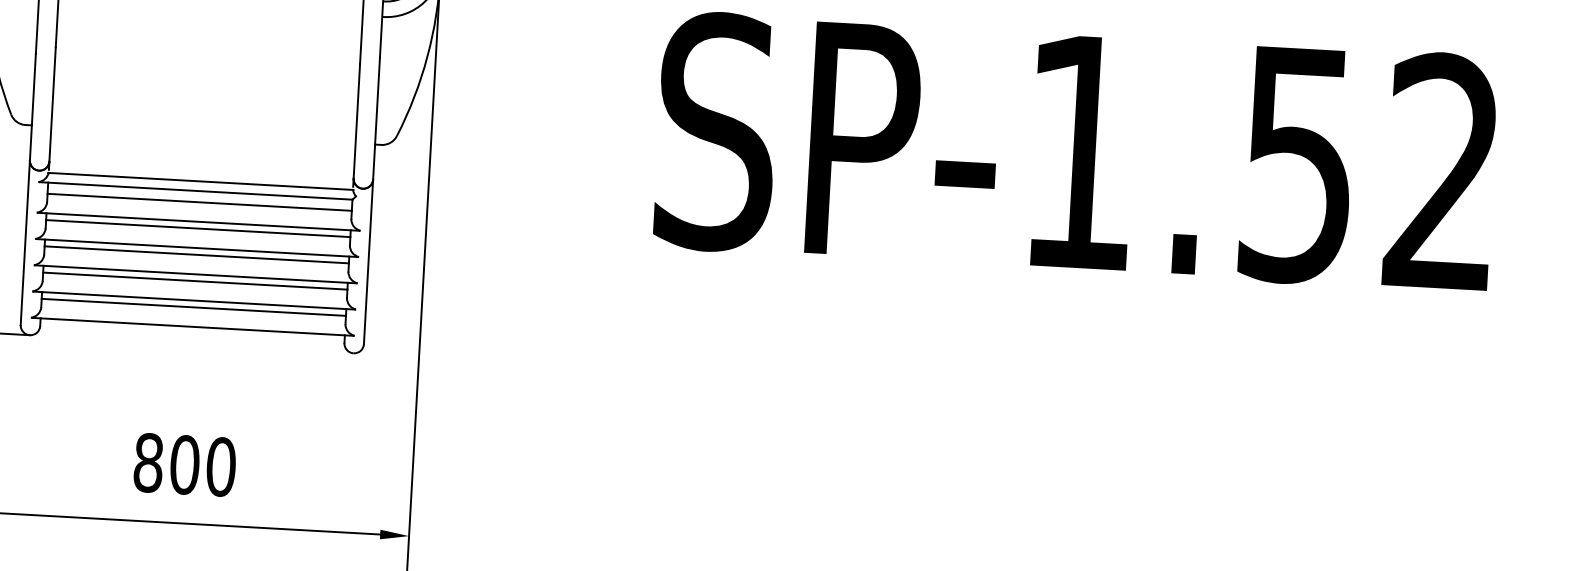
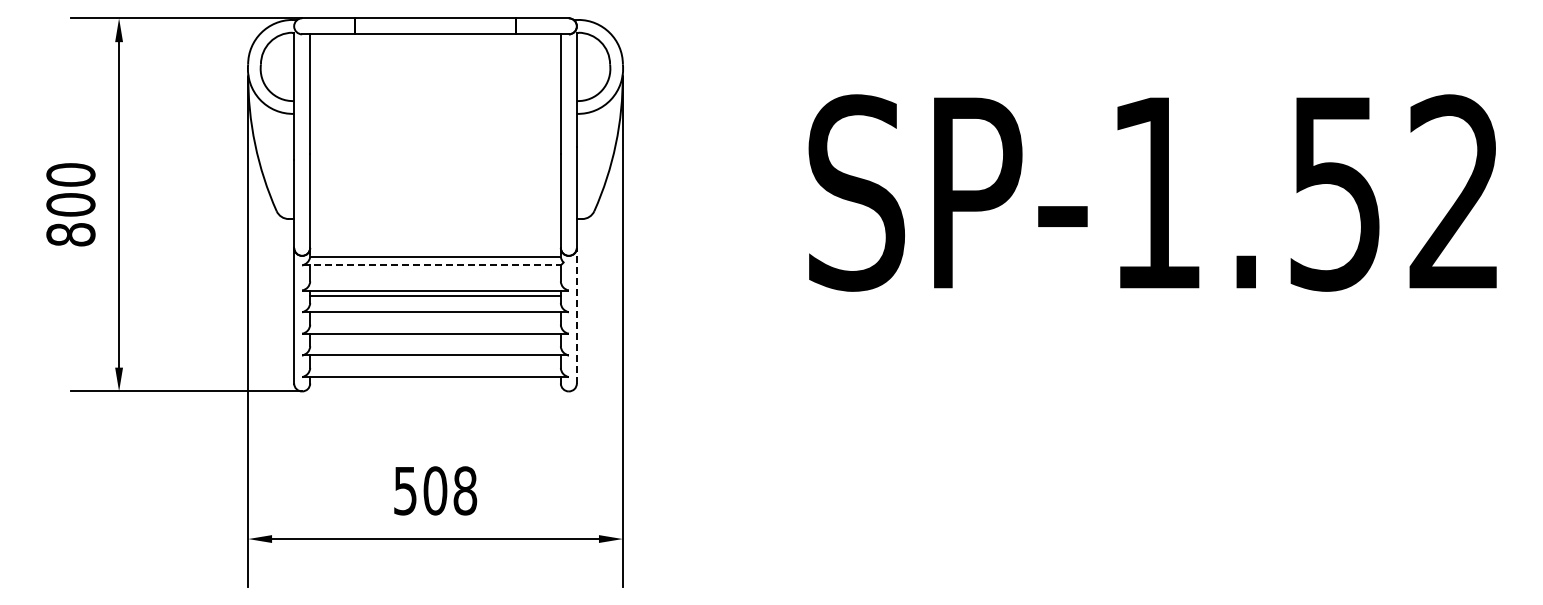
line: (196, 191) -> (432, 265), solid -> dashed
line: (199, 202) -> (435, 274), removed
line: (196, 254) -> (435, 317), removed
line: (368, 261) -> (576, 315), solid -> dashed
line: (195, 281) -> (435, 339), removed
line: (193, 307) -> (435, 361), removed
text: (185, 464) -> (435, 490), 800 -> 508

